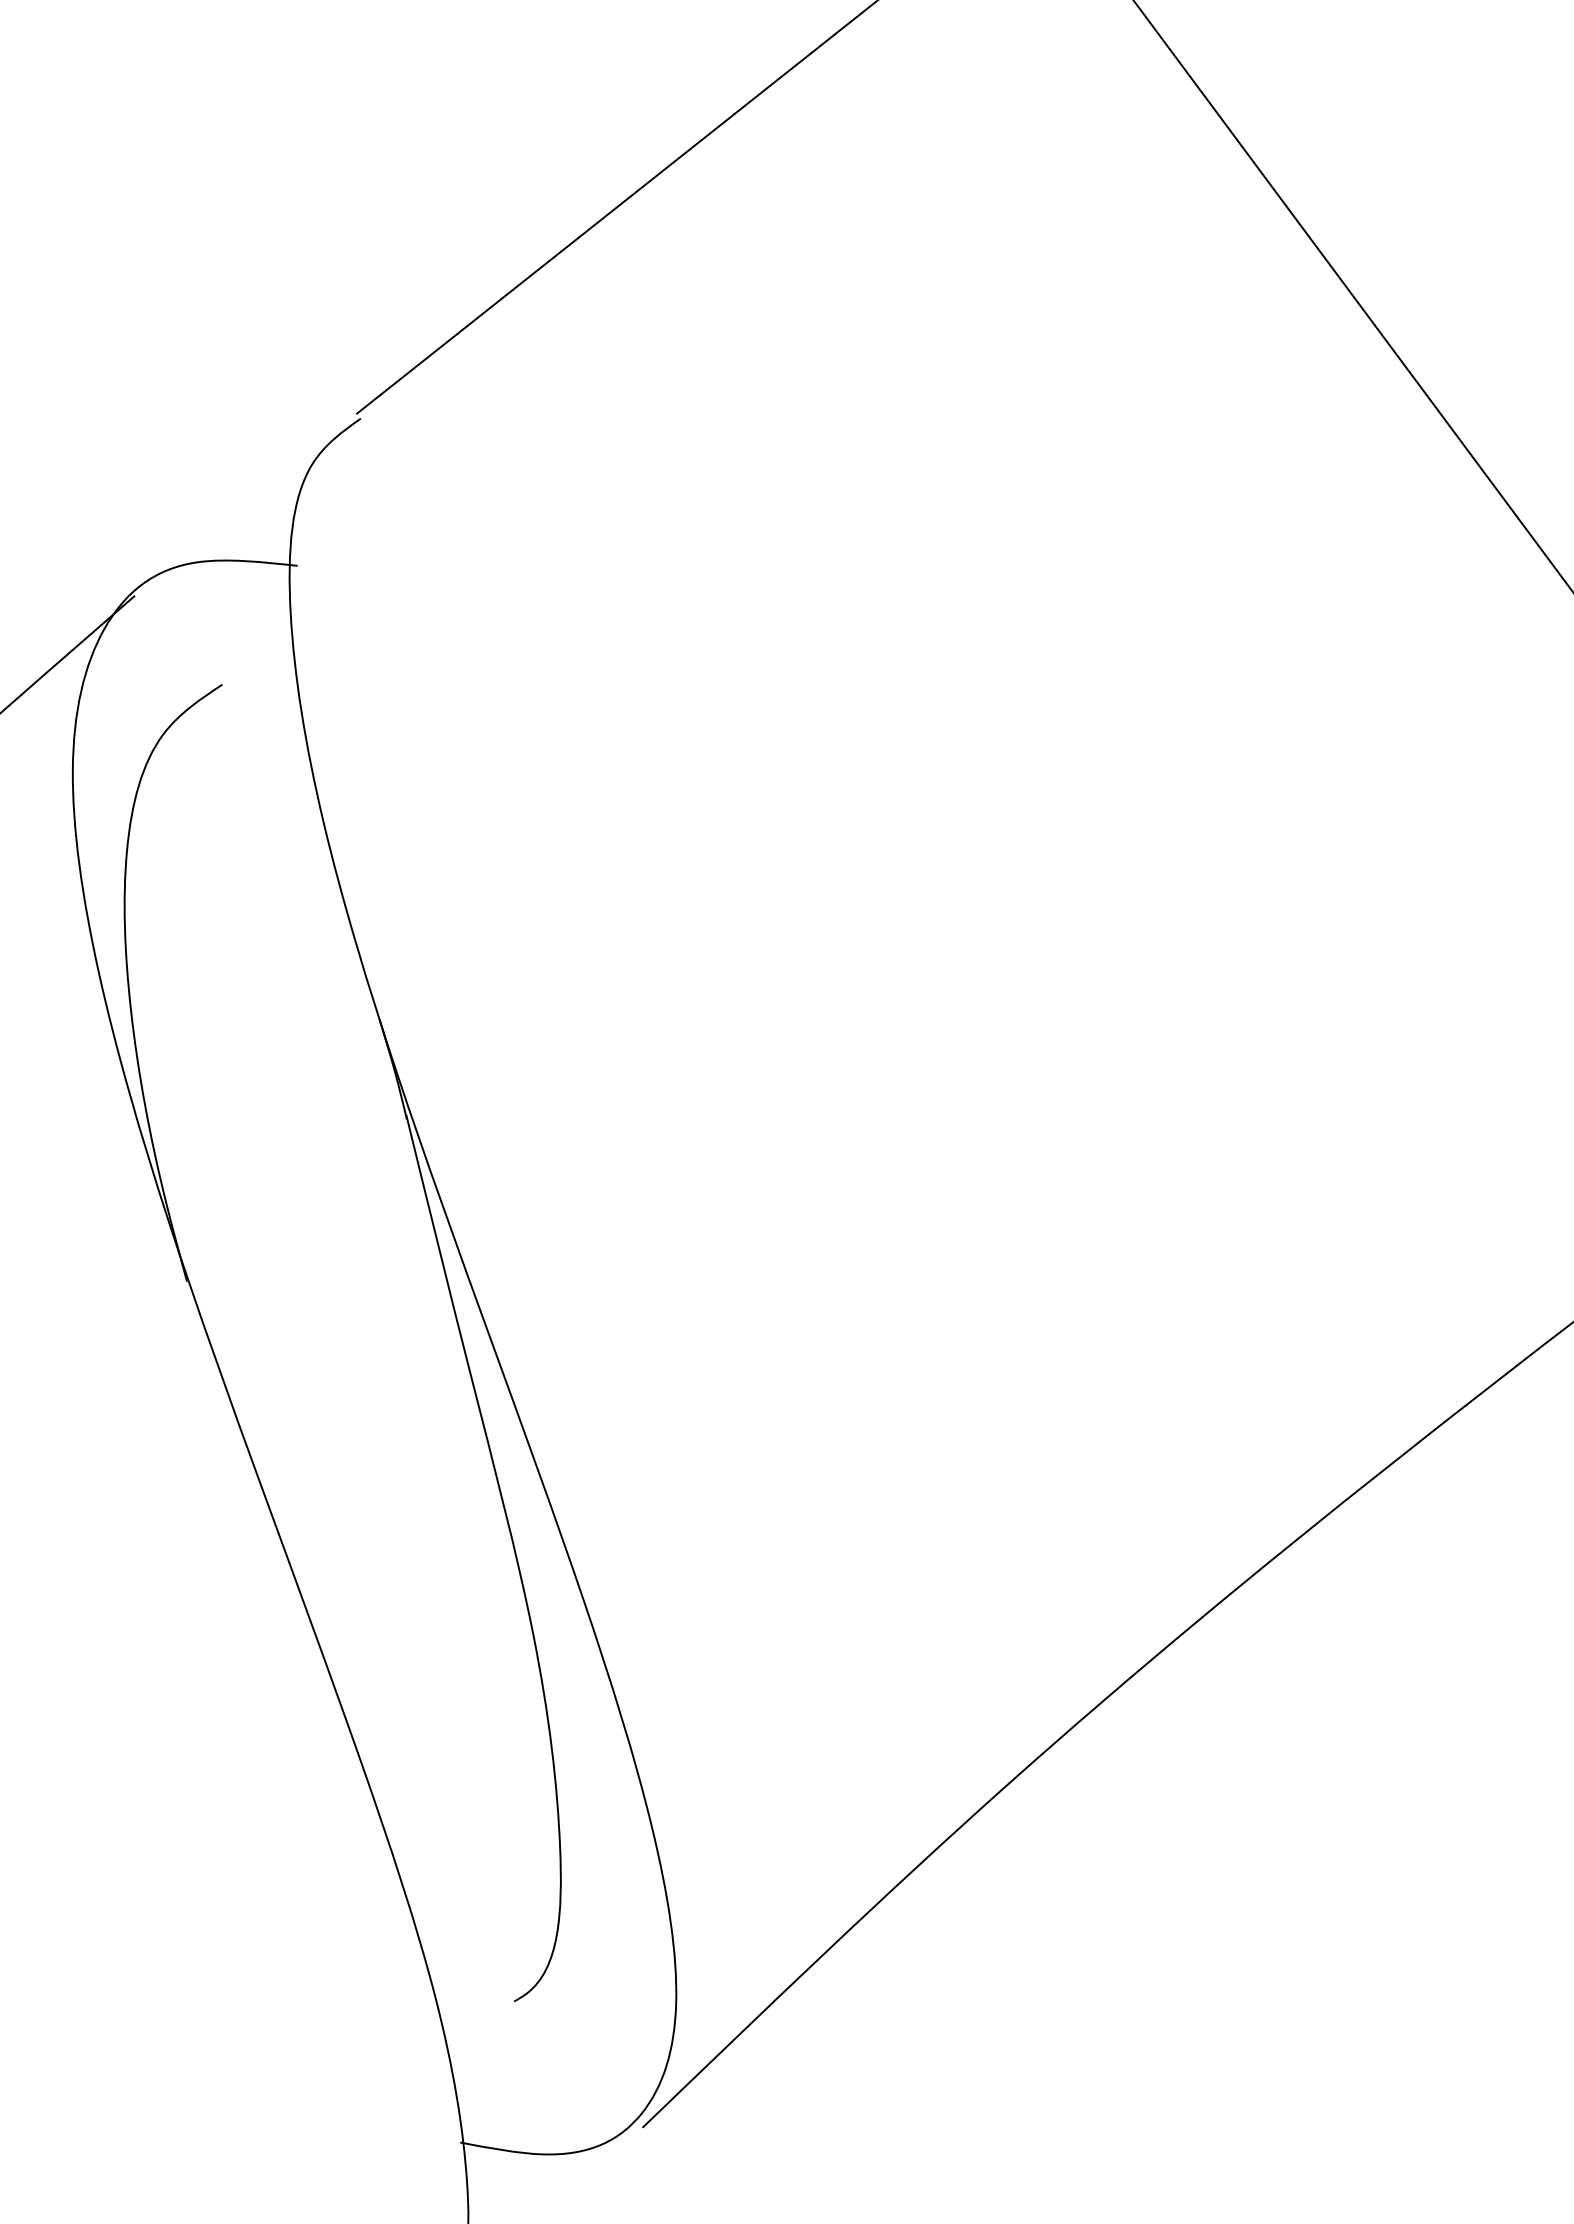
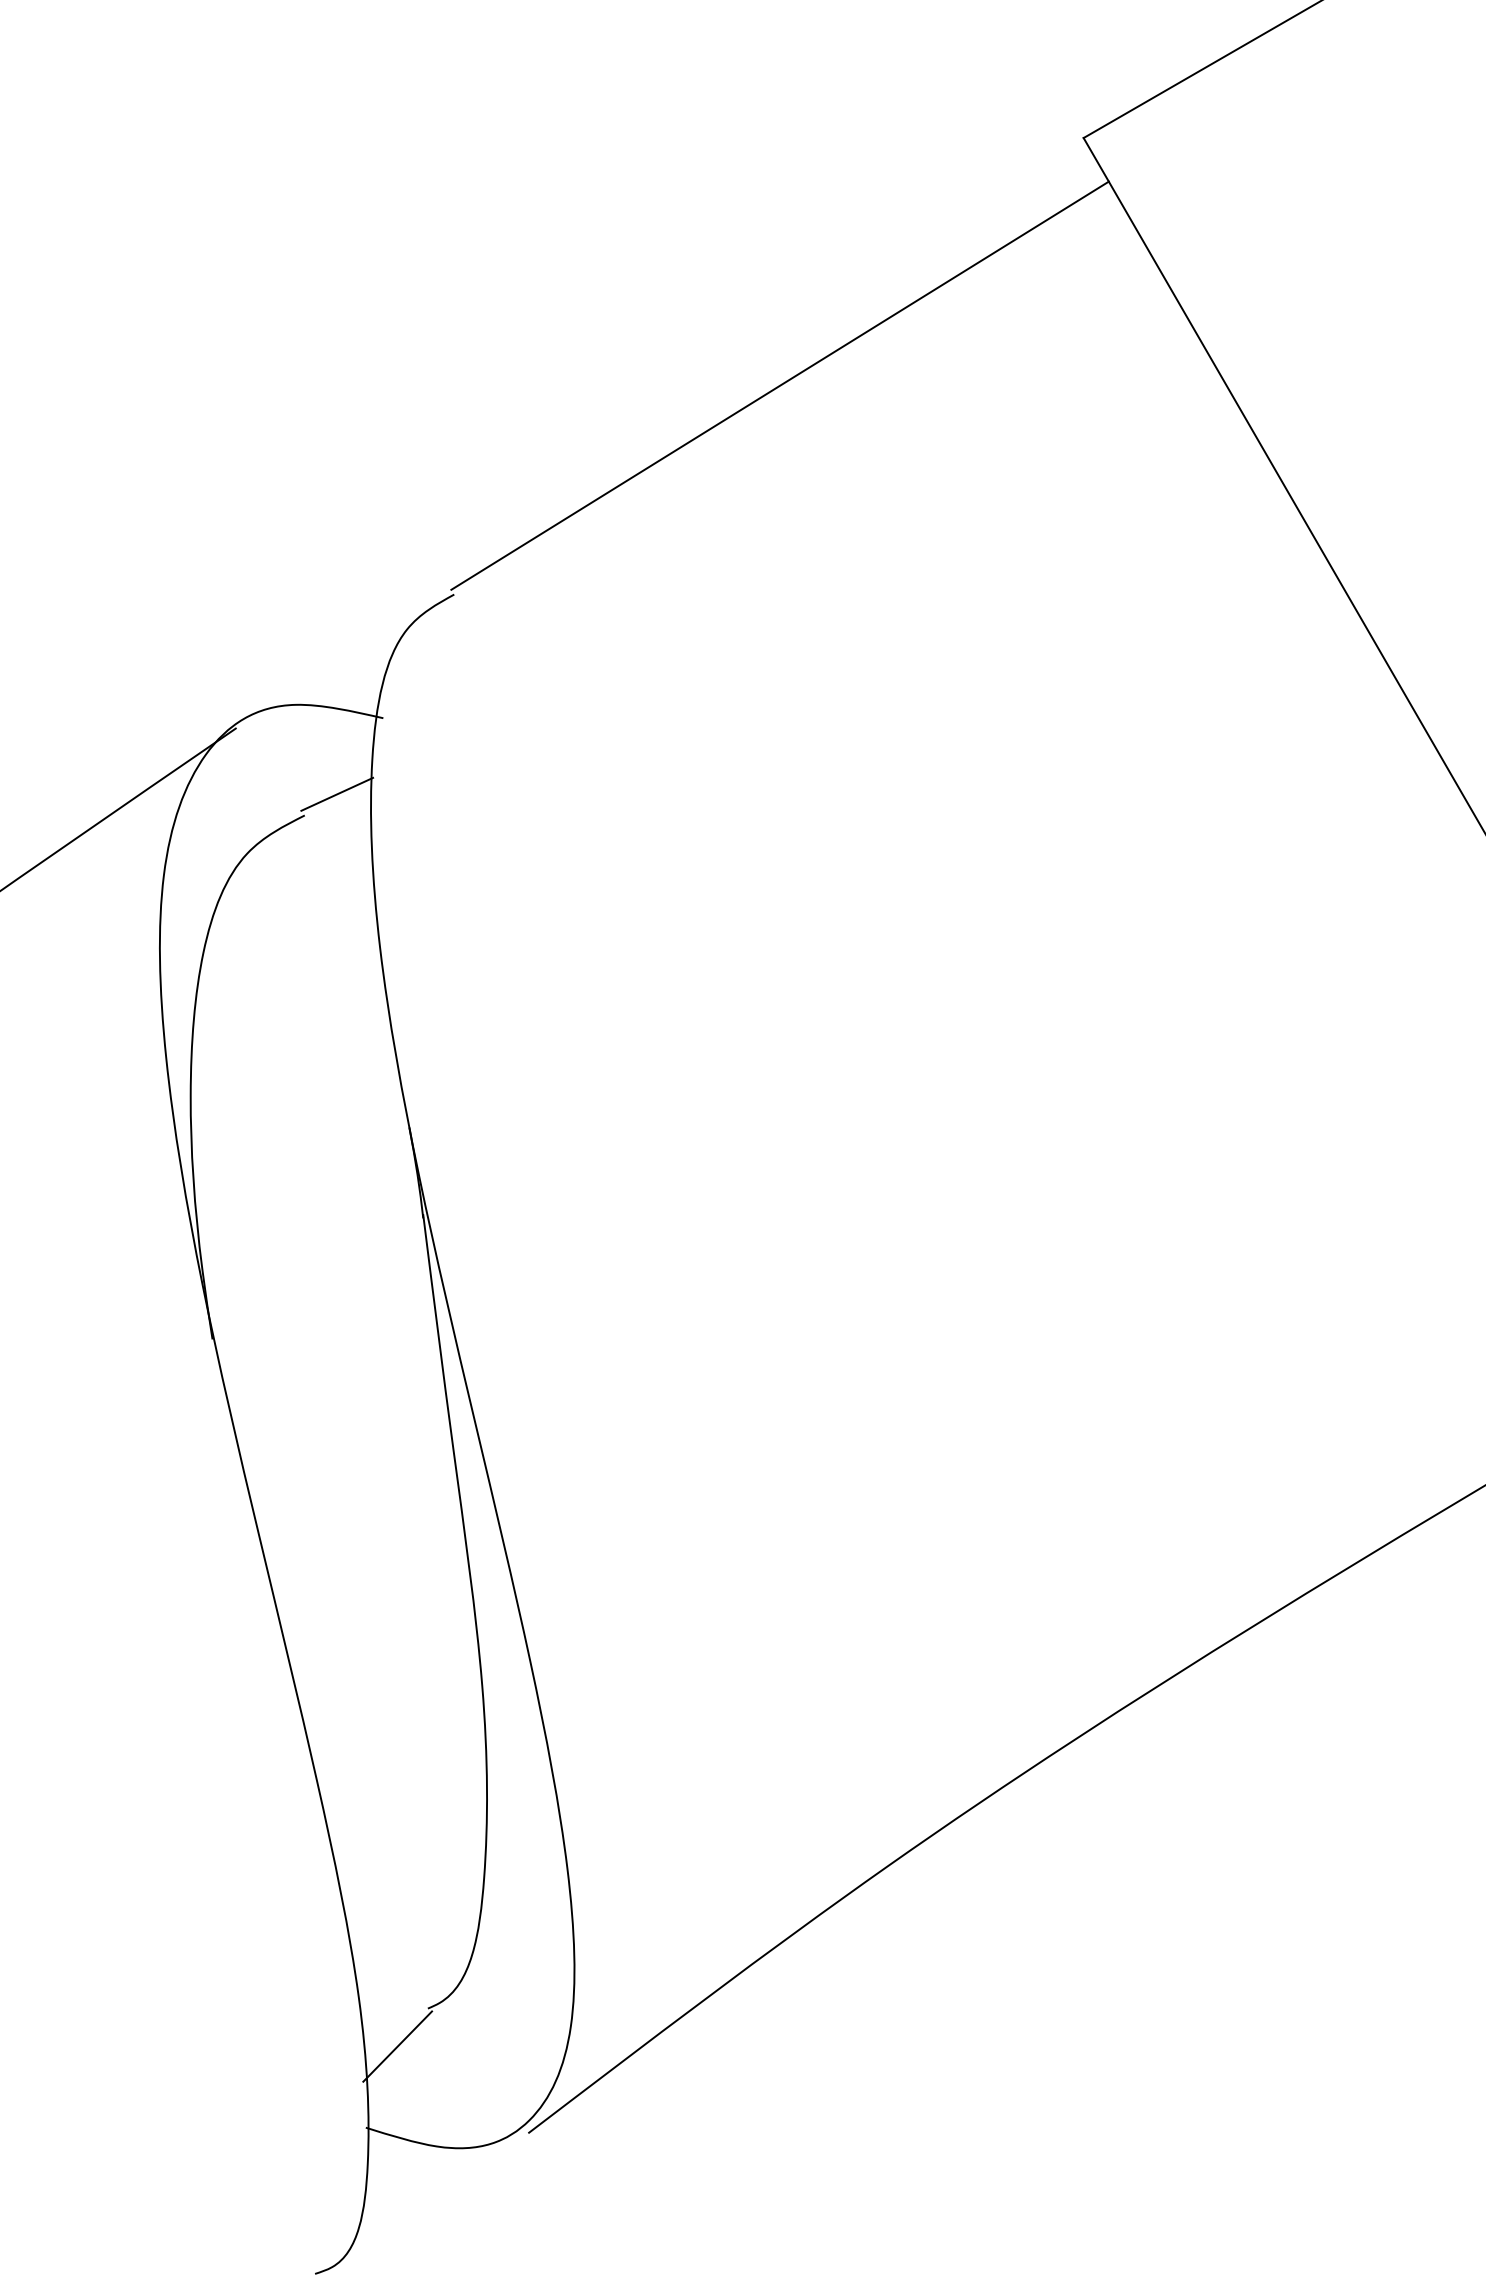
line: (256, 655) -> (337, 793), added
line: (485, 2047) -> (397, 2046), added

